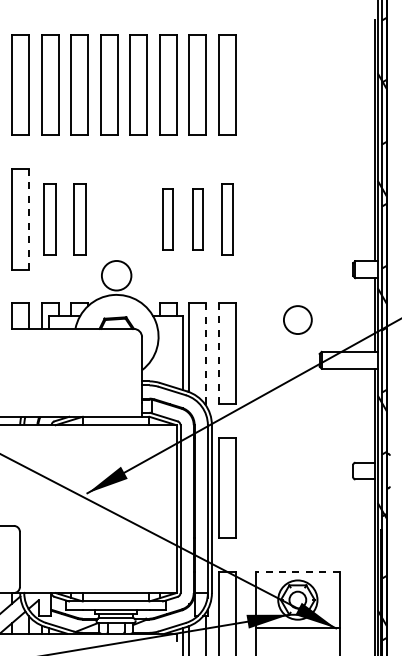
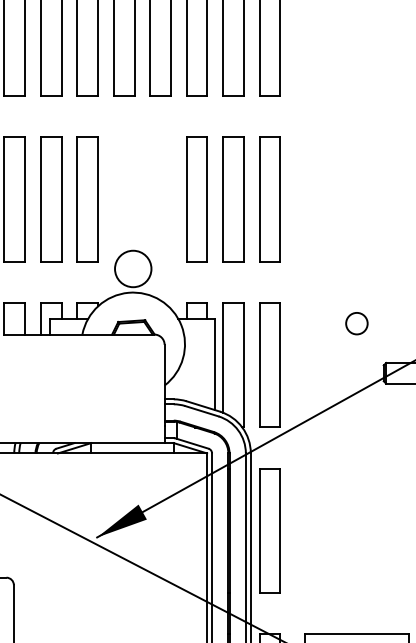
line: (29, 219) -> (25, 199), dashed -> solid
part: (50, 219) -> (51, 199), size x1.43
part: (79, 219) -> (87, 199), size x1.43
part: (168, 219) -> (197, 199), size x1.67
part: (197, 219) -> (233, 199), size x1.67
part: (227, 219) -> (270, 199), size x1.43
circle: (297, 319) -> (356, 322), size x0.62
line: (219, 353) -> (260, 364), dashed -> solid
line: (206, 354) -> (244, 366), dashed -> solid
line: (297, 571) -> (356, 633), dashed -> solid

